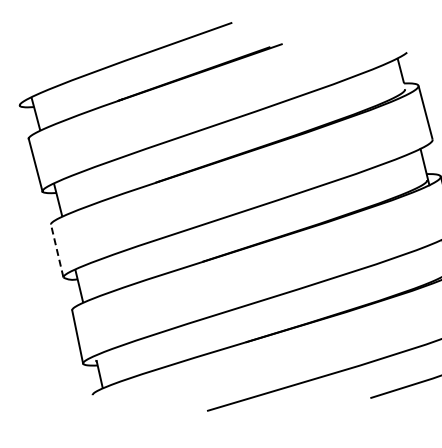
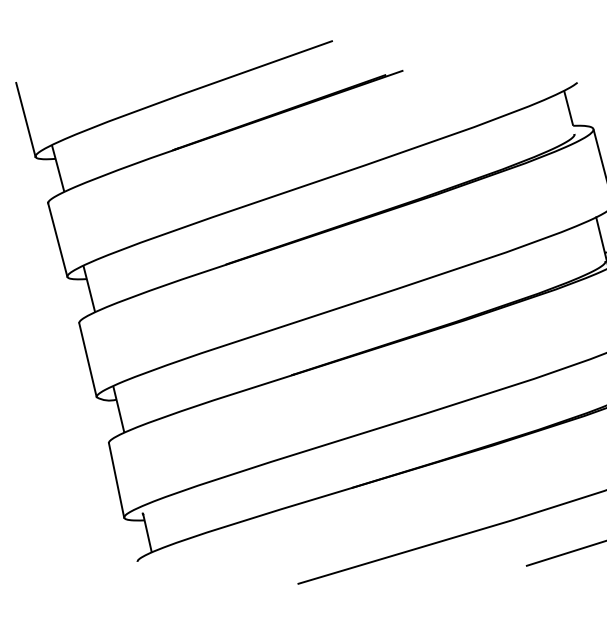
line: (12, 78) -> (25, 118), added
line: (57, 250) -> (88, 359), dashed -> solid

